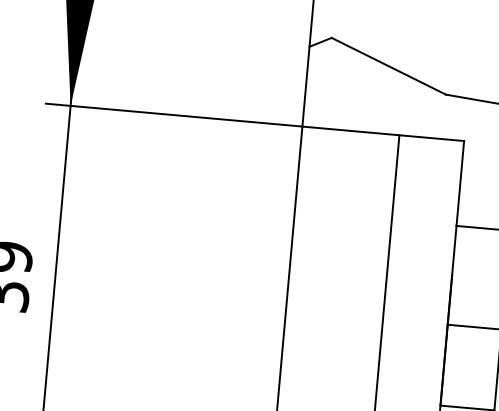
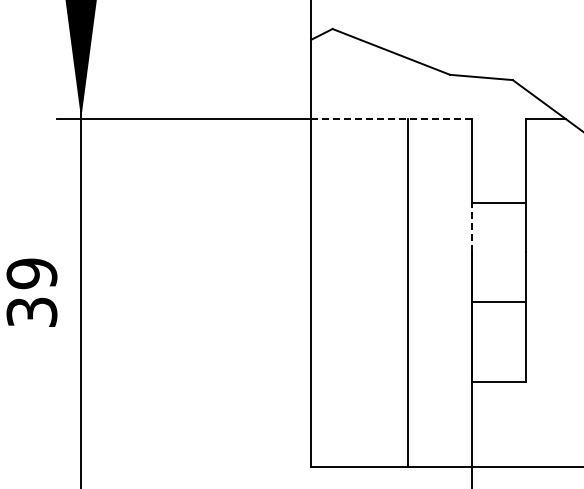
line: (384, 133) -> (392, 118), solid -> dashed
line: (454, 250) -> (472, 227), solid -> dashed

